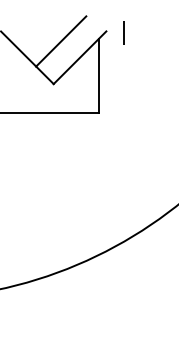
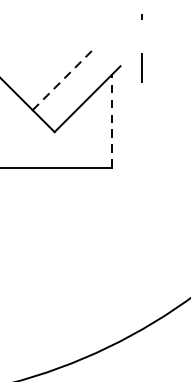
line: (61, 41) -> (64, 78), solid -> dashed
line: (99, 75) -> (111, 121), solid -> dashed

